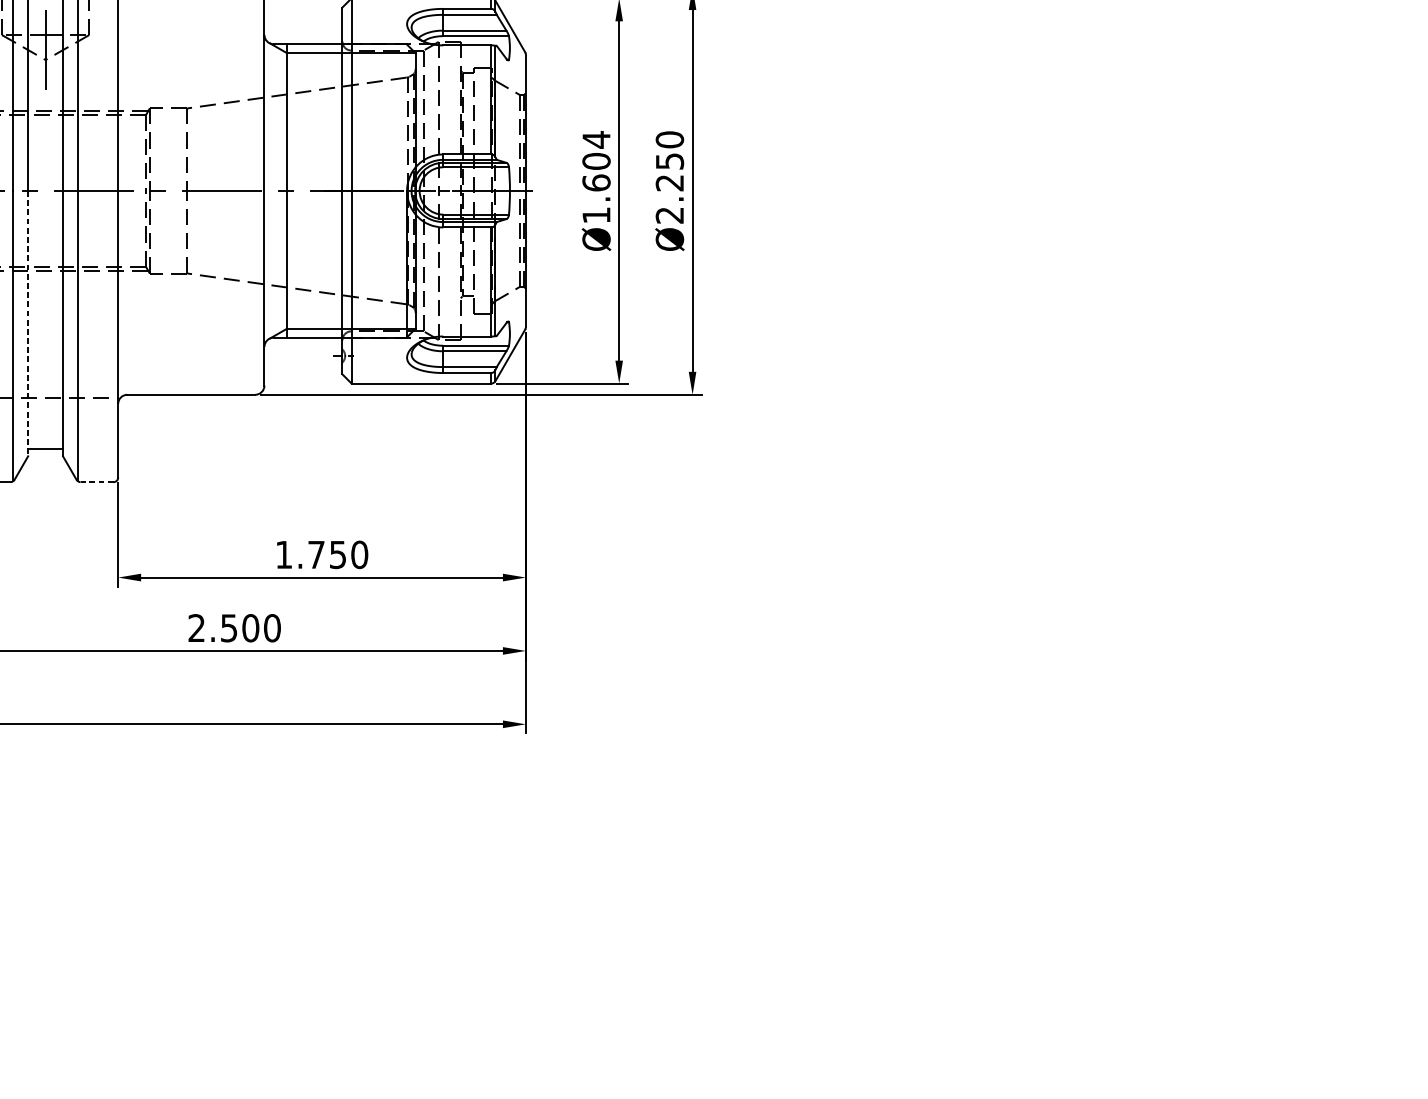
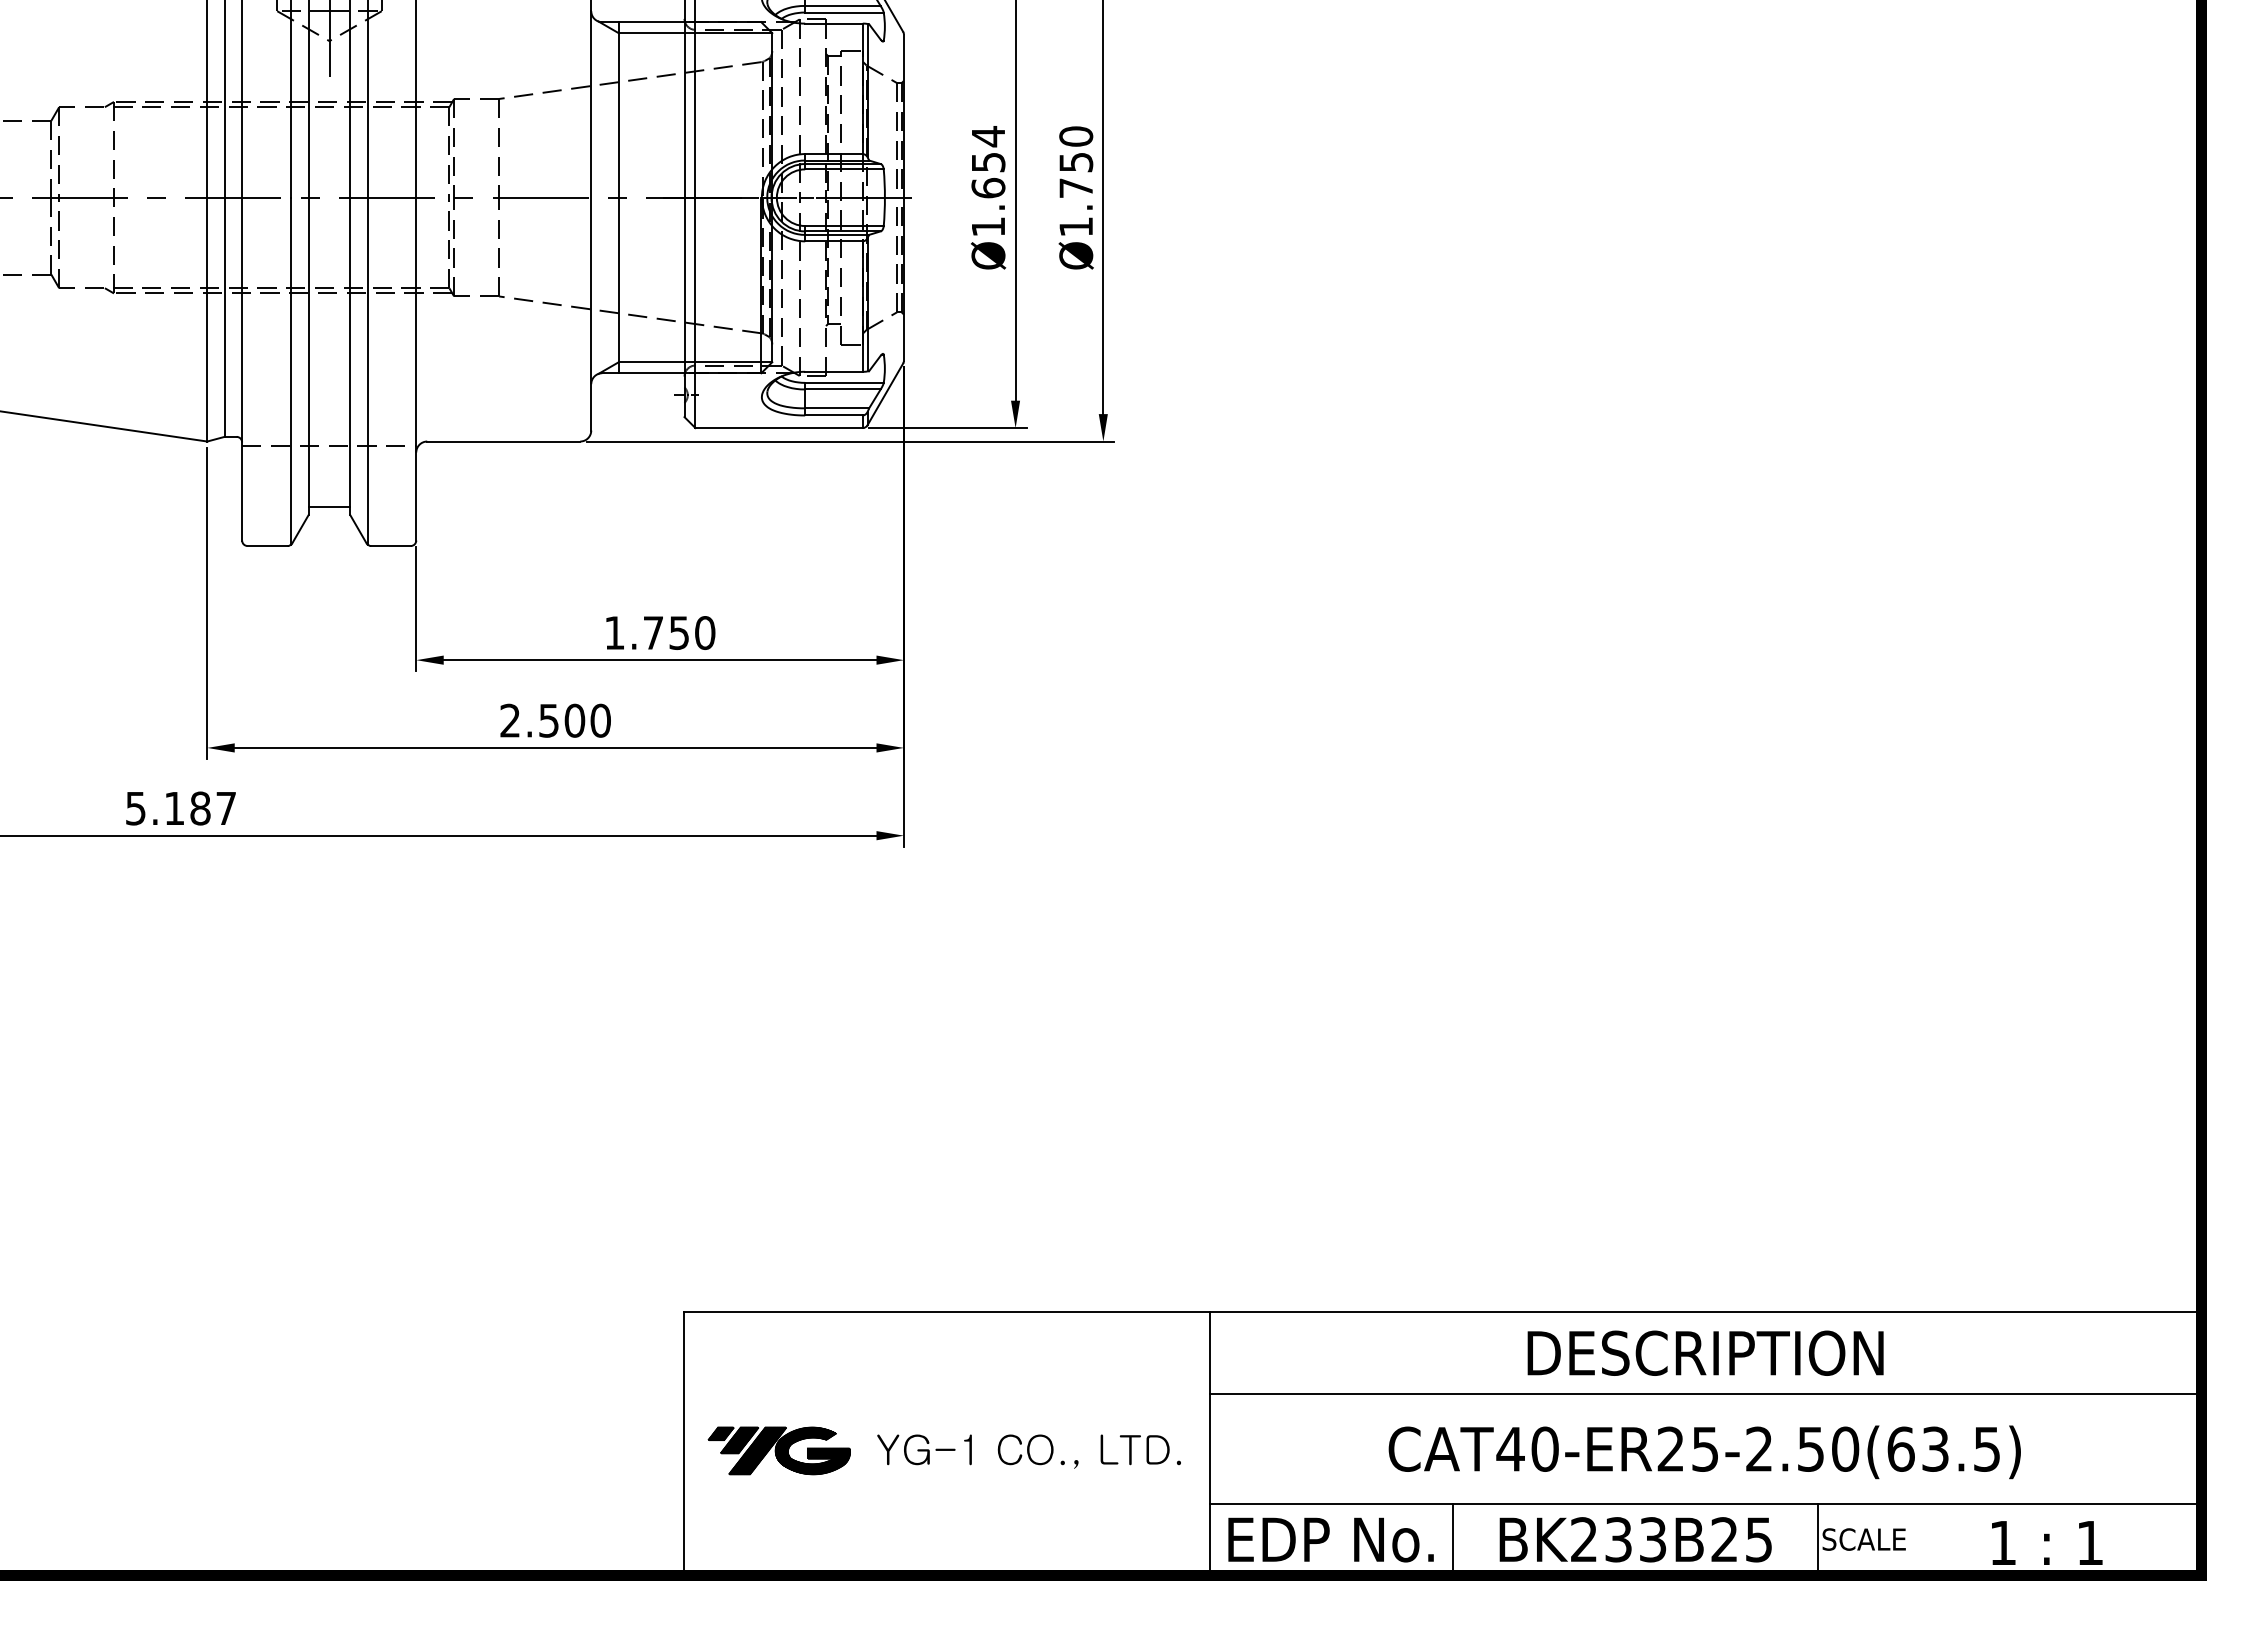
text: (596, 161) -> (988, 162), Ø1.604 -> Ø1.654
text: (669, 199) -> (1075, 207), Ø2.250 -> Ø1.750
line: (28, 323) -> (308, 356), dashed -> solid
line: (97, 482) -> (391, 546), dashed -> solid

